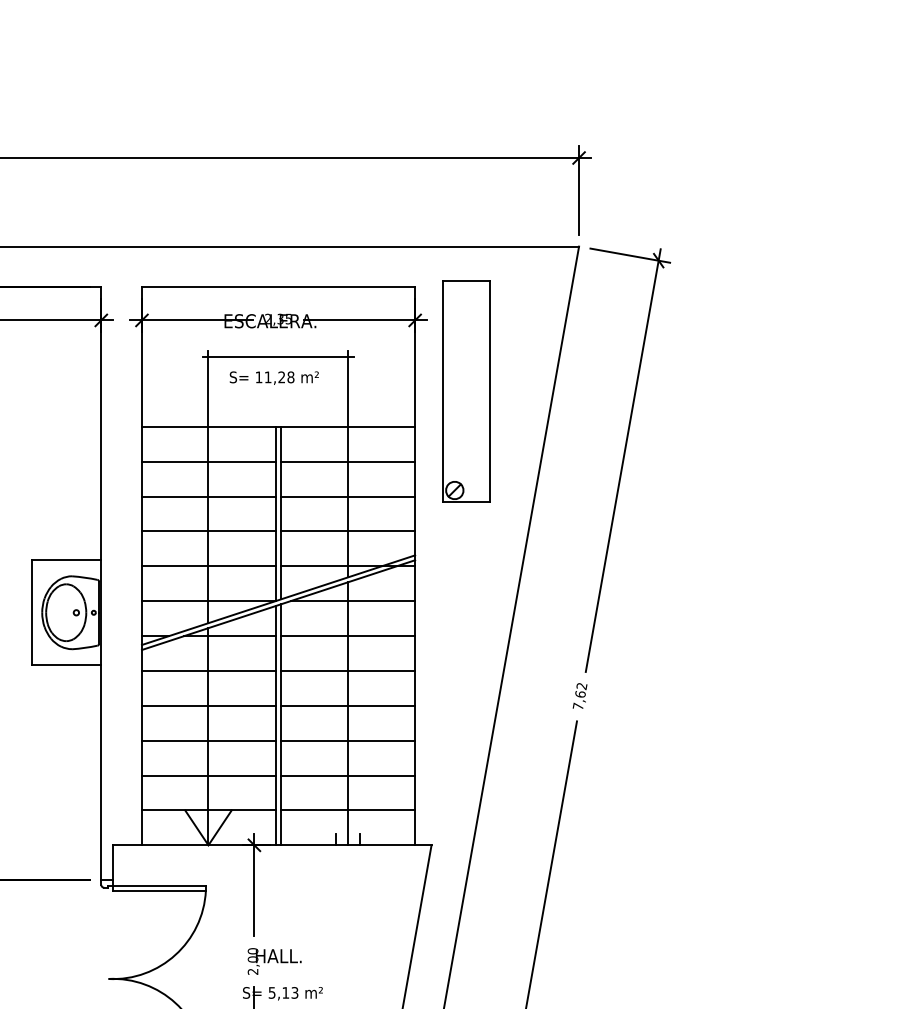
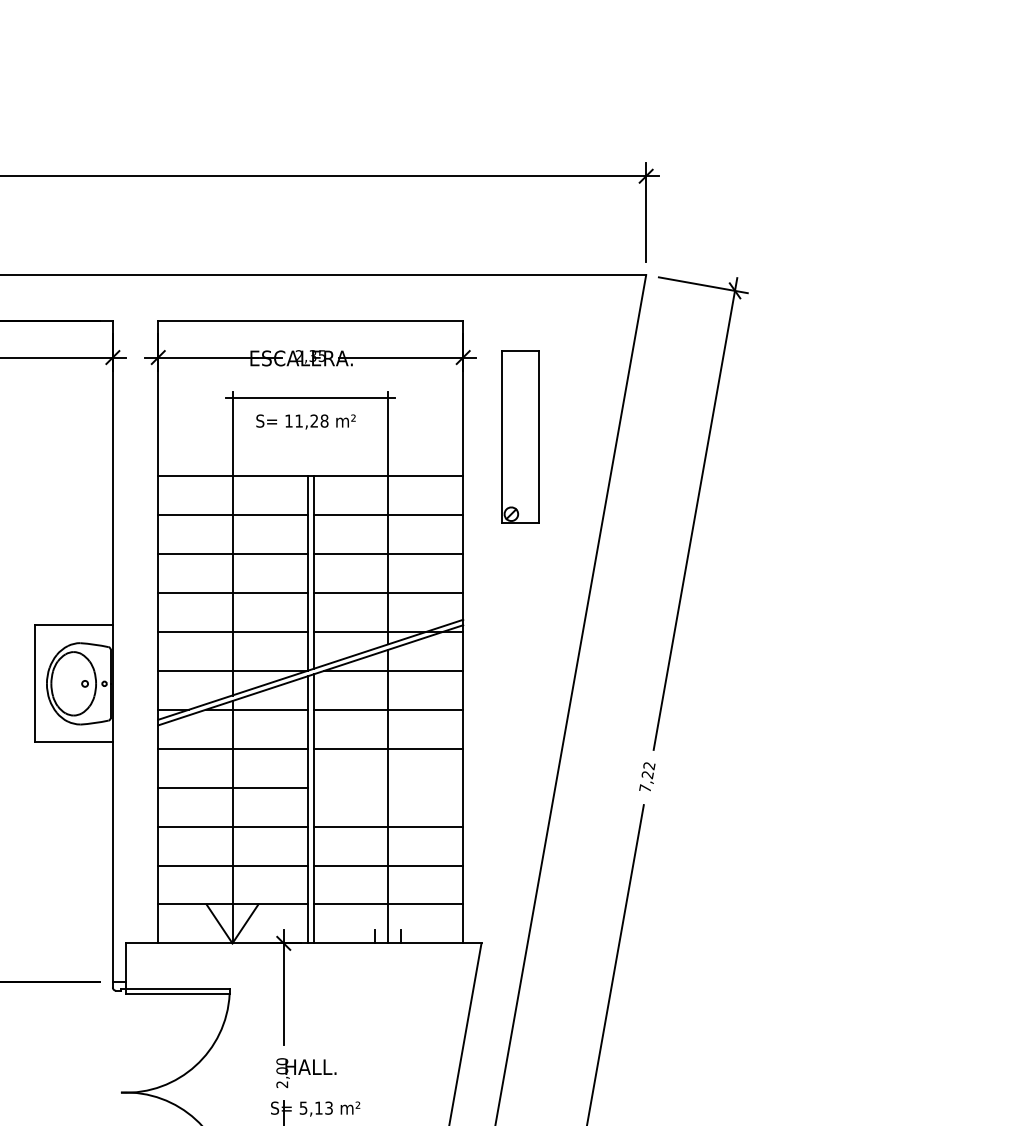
part: (466, 391) -> (520, 436), size x0.7
text: (580, 694) -> (647, 775), 7,62 -> 7,22
line: (348, 705) -> (388, 787), removed

